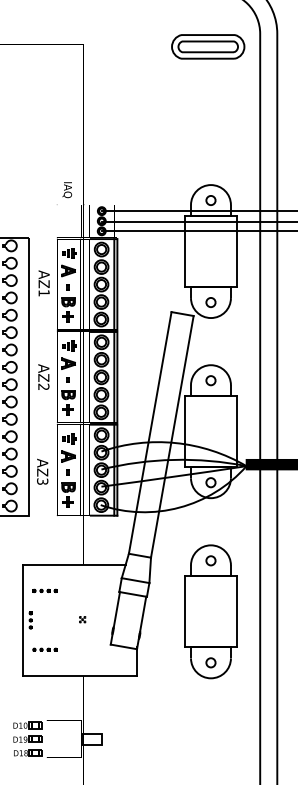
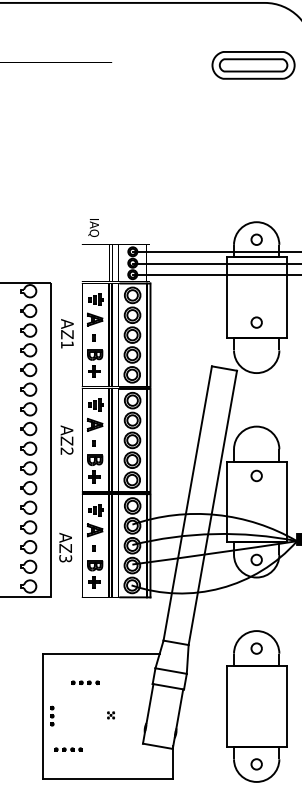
circle: (210, 302) -> (256, 322), moved
circle: (210, 380) -> (256, 475), moved
part: (44, 590) -> (84, 682), moved

